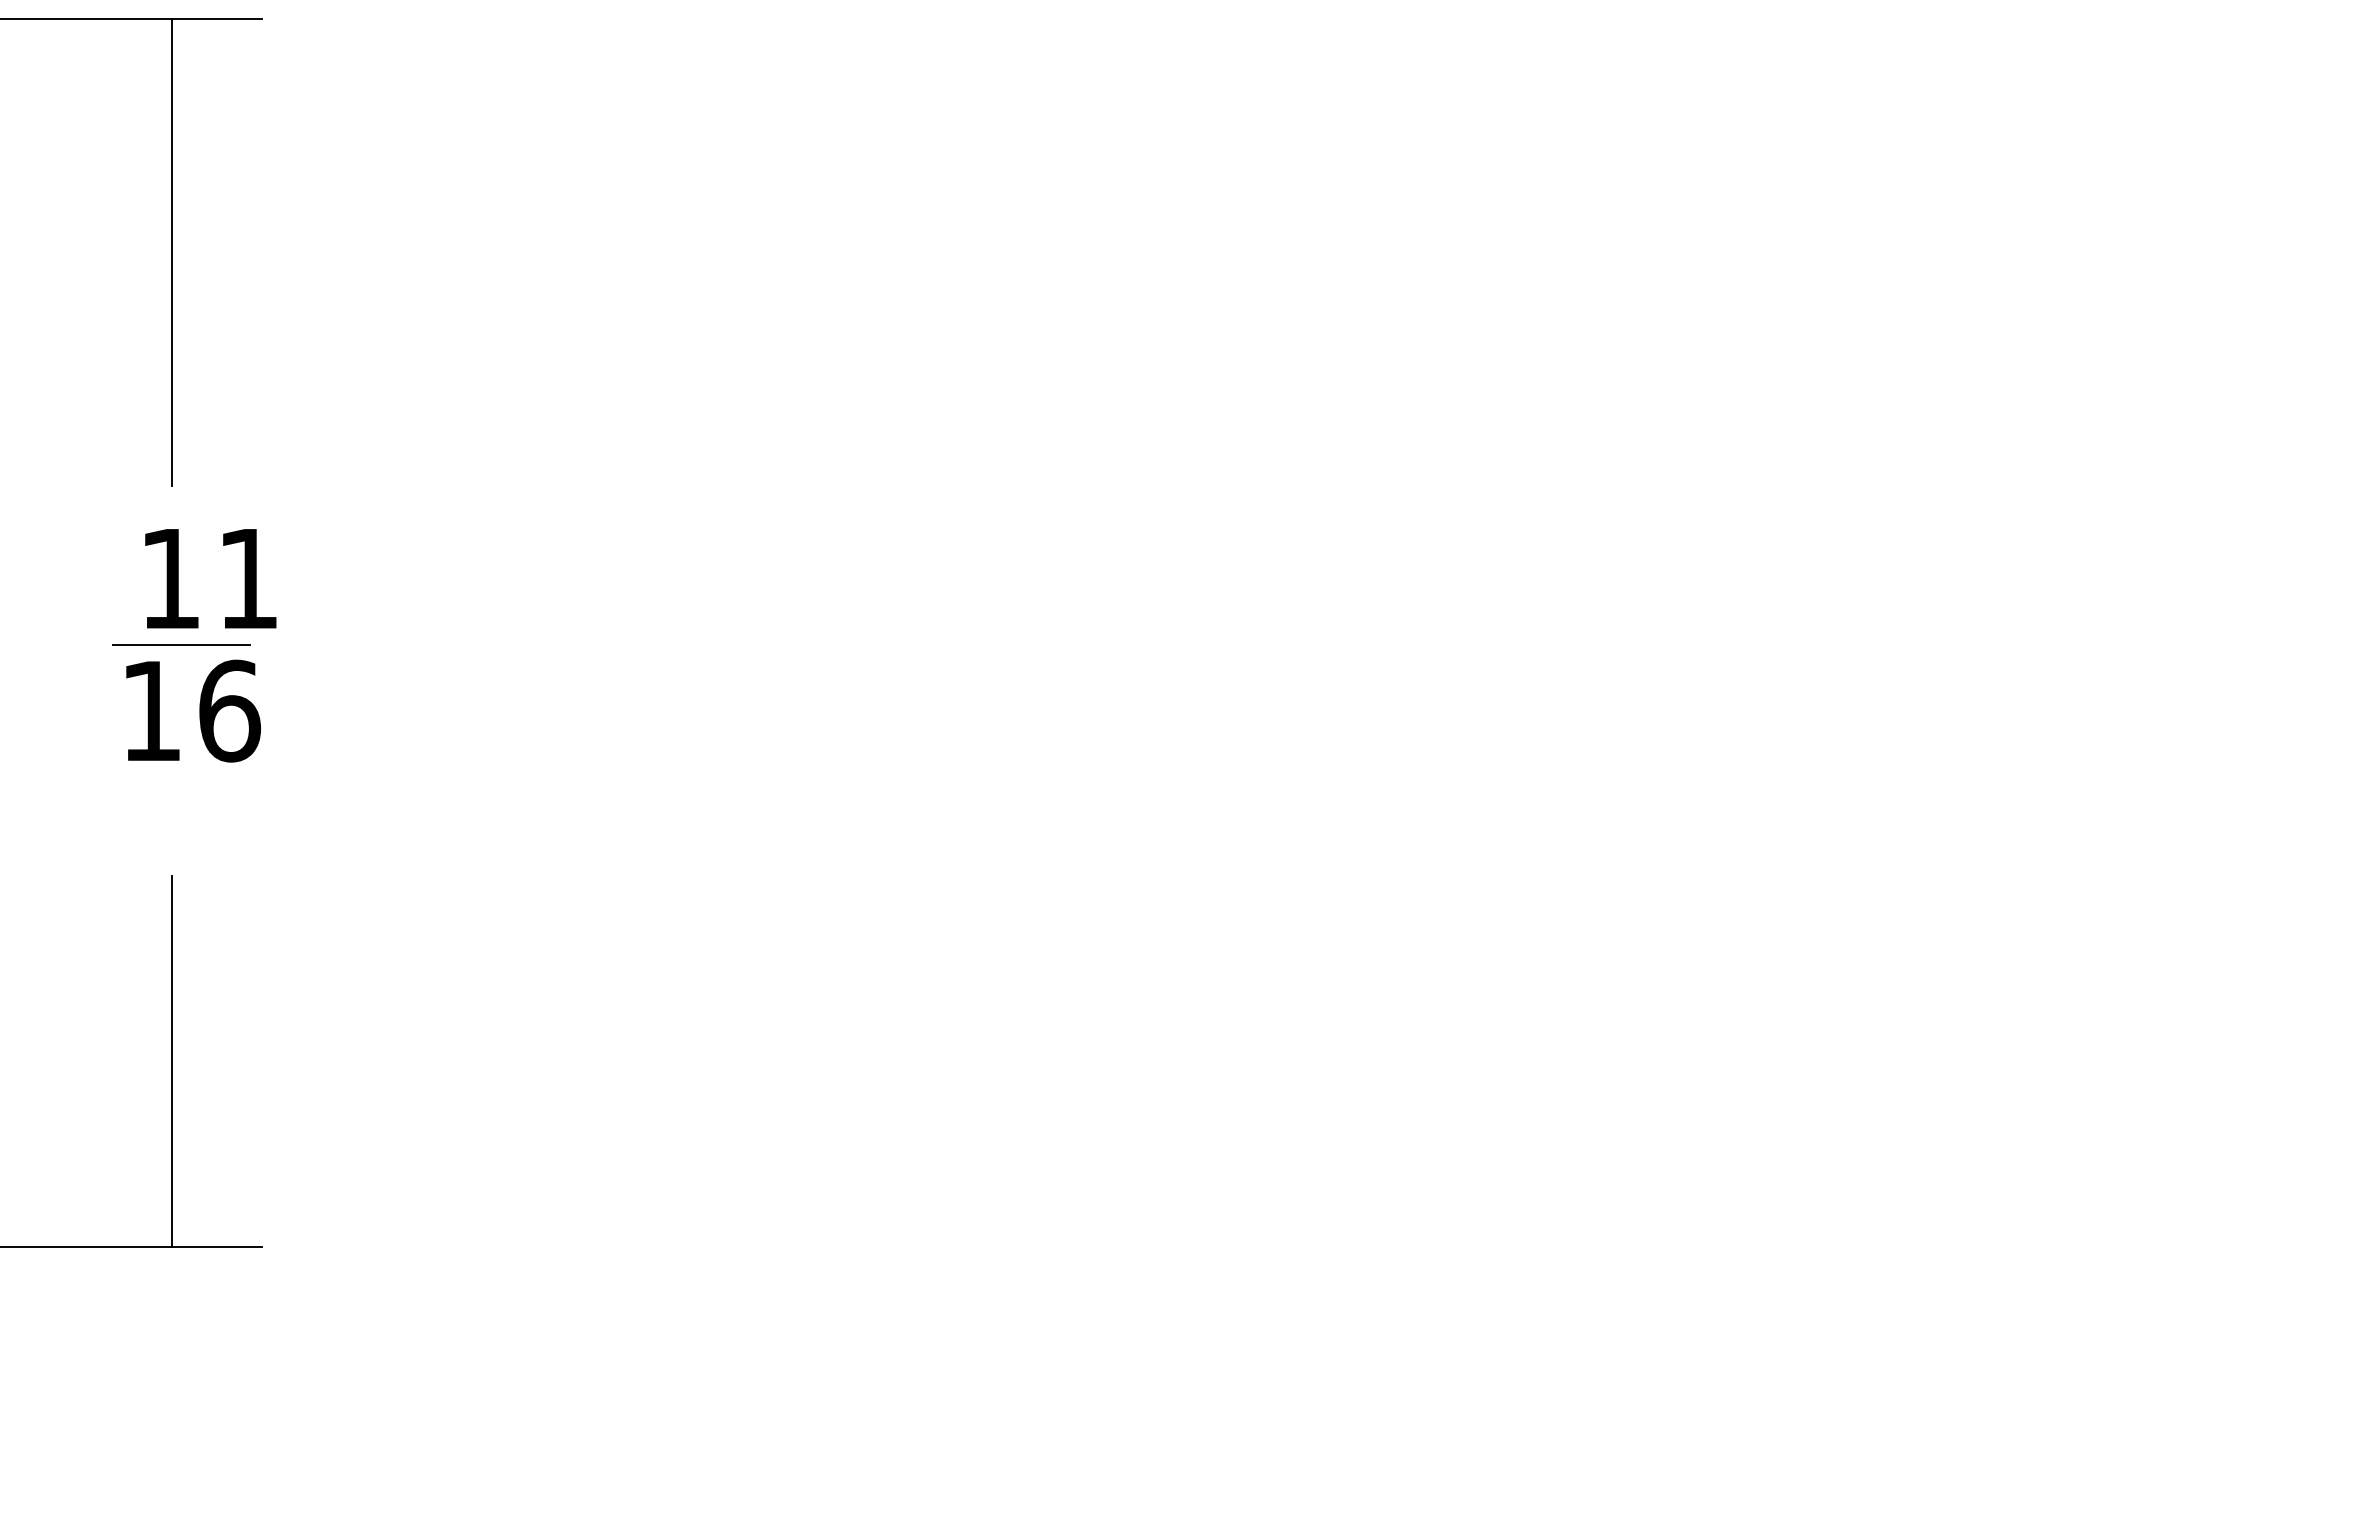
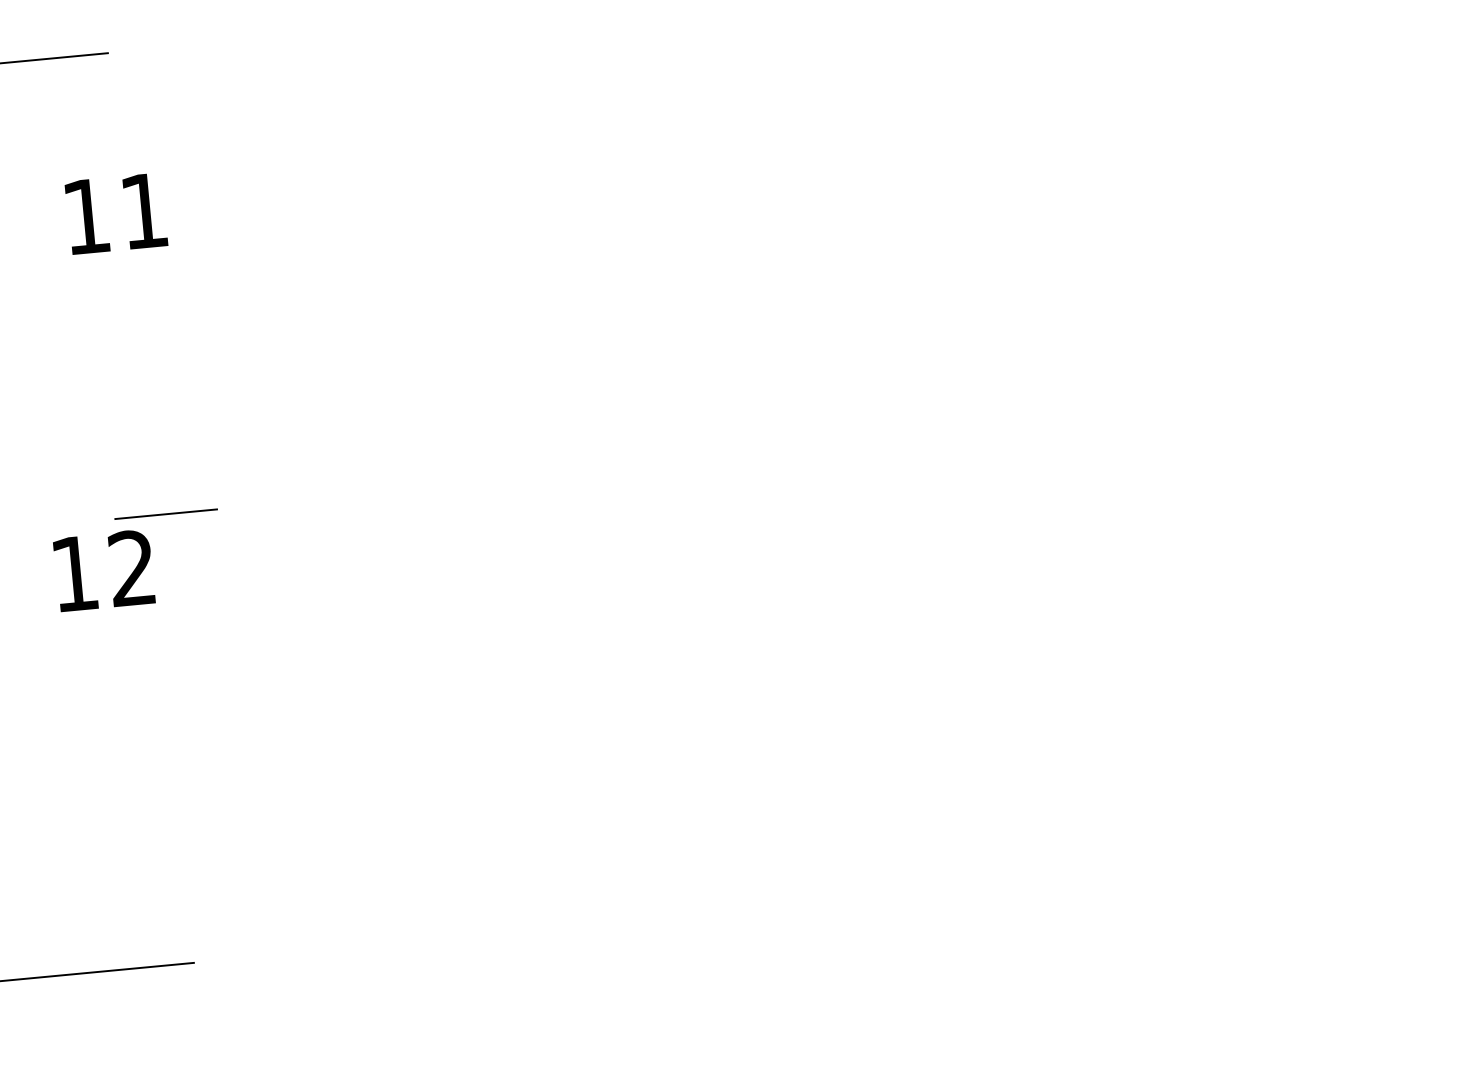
line: (171, 251) -> (57, 231), removed
text: (210, 578) -> (116, 213), moved
line: (181, 644) -> (166, 513), moved
text: (230, 710) -> (133, 567), 16 -> 12
line: (171, 1060) -> (113, 831), removed

